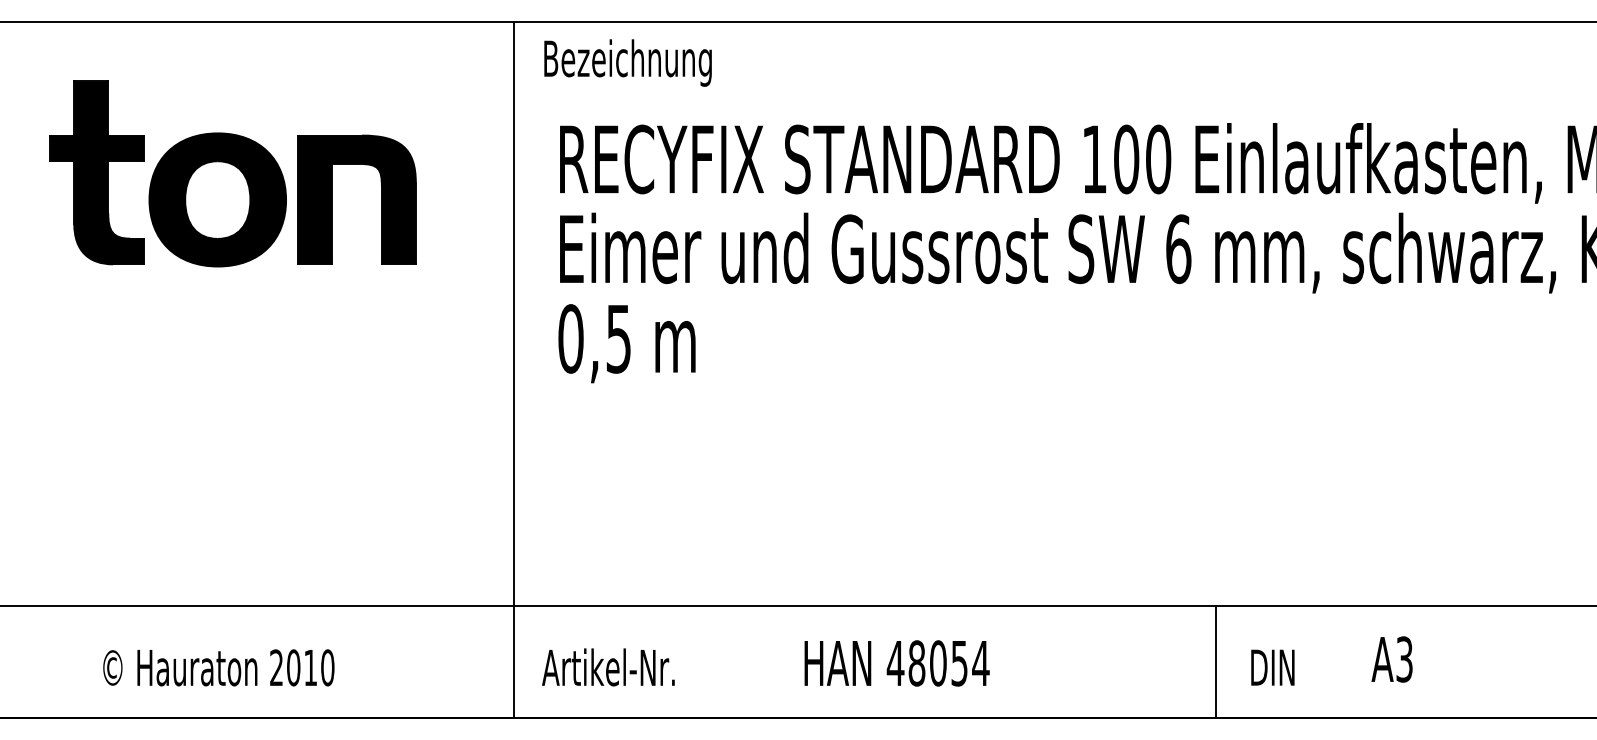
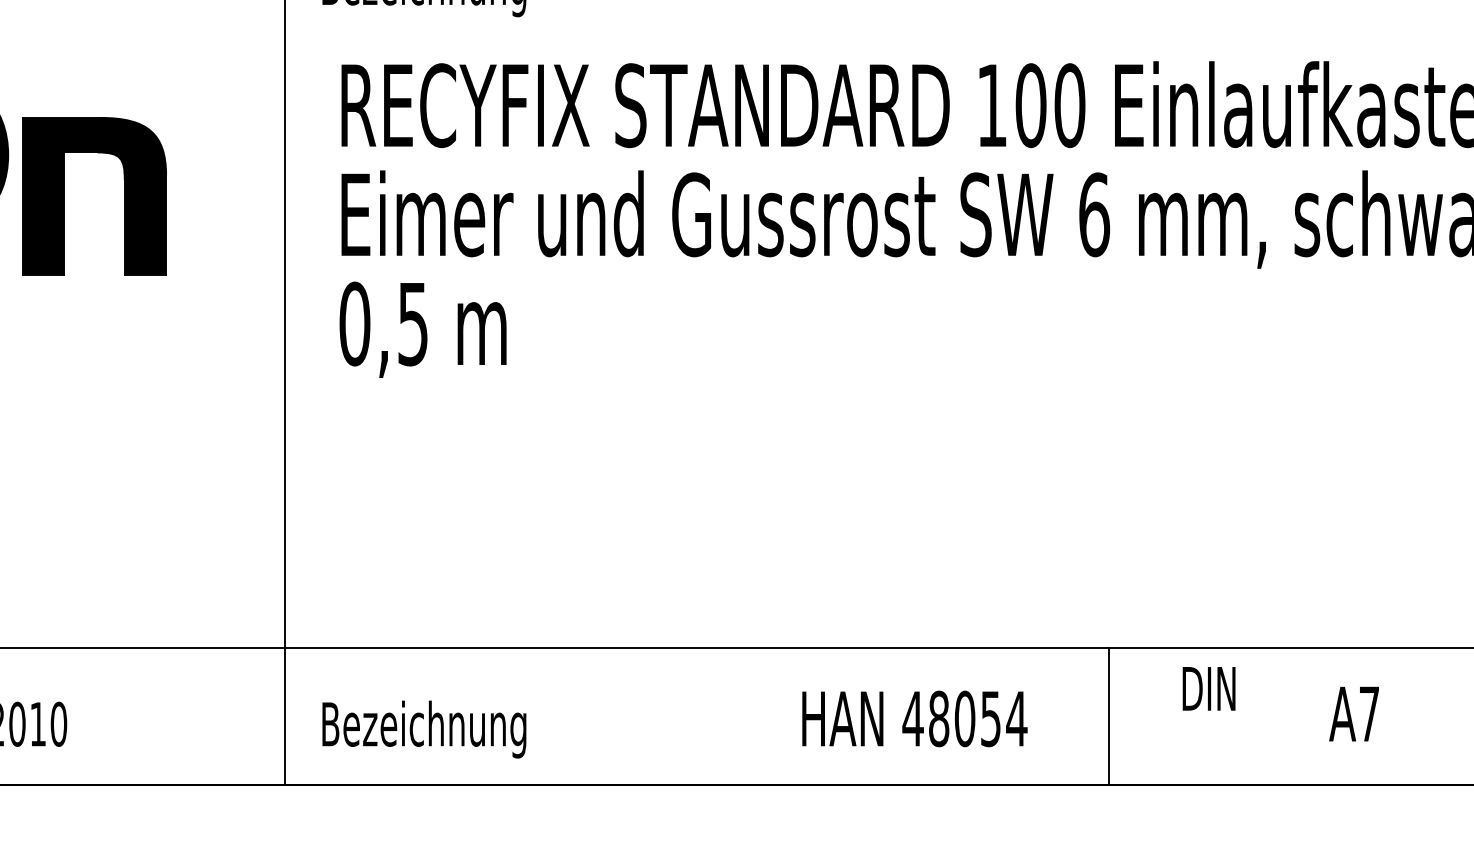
part: (332, 199) -> (64, 195), moved
text: (1404, 659) -> (1369, 714), A3 -> A7
line: (1216, 661) -> (1108, 716), moved
text: (896, 663) -> (914, 719), moved
text: (1272, 667) -> (1208, 688), moved
text: (626, 671) -> (422, 728), Artikel-Nr. -> Bezeichnung

